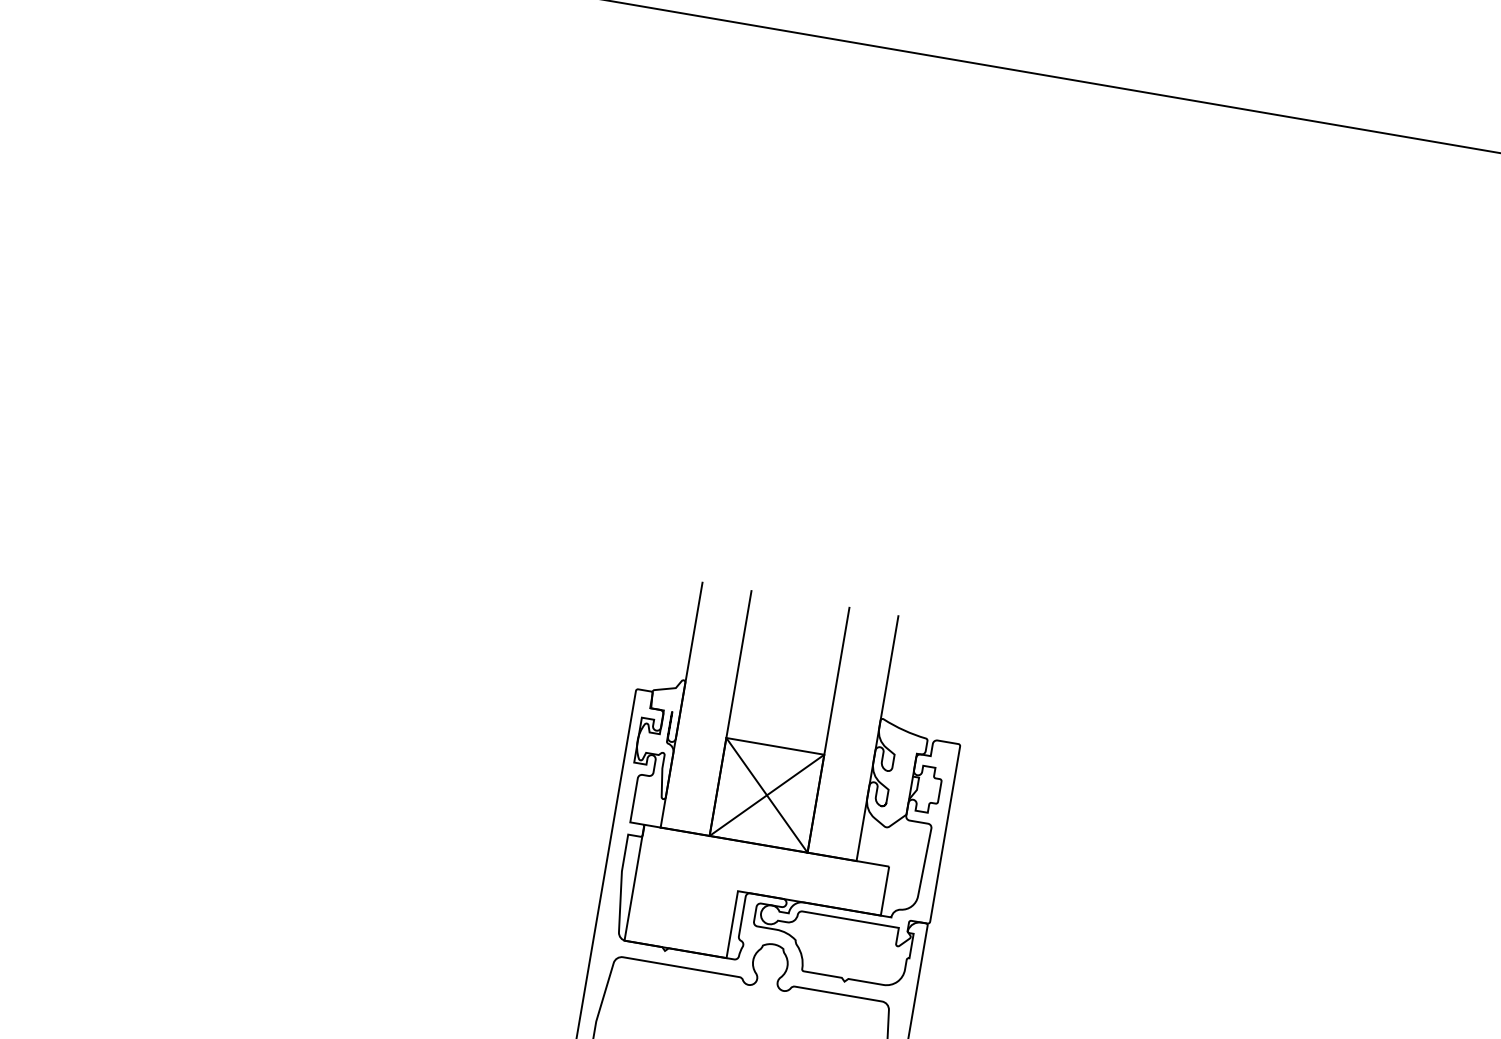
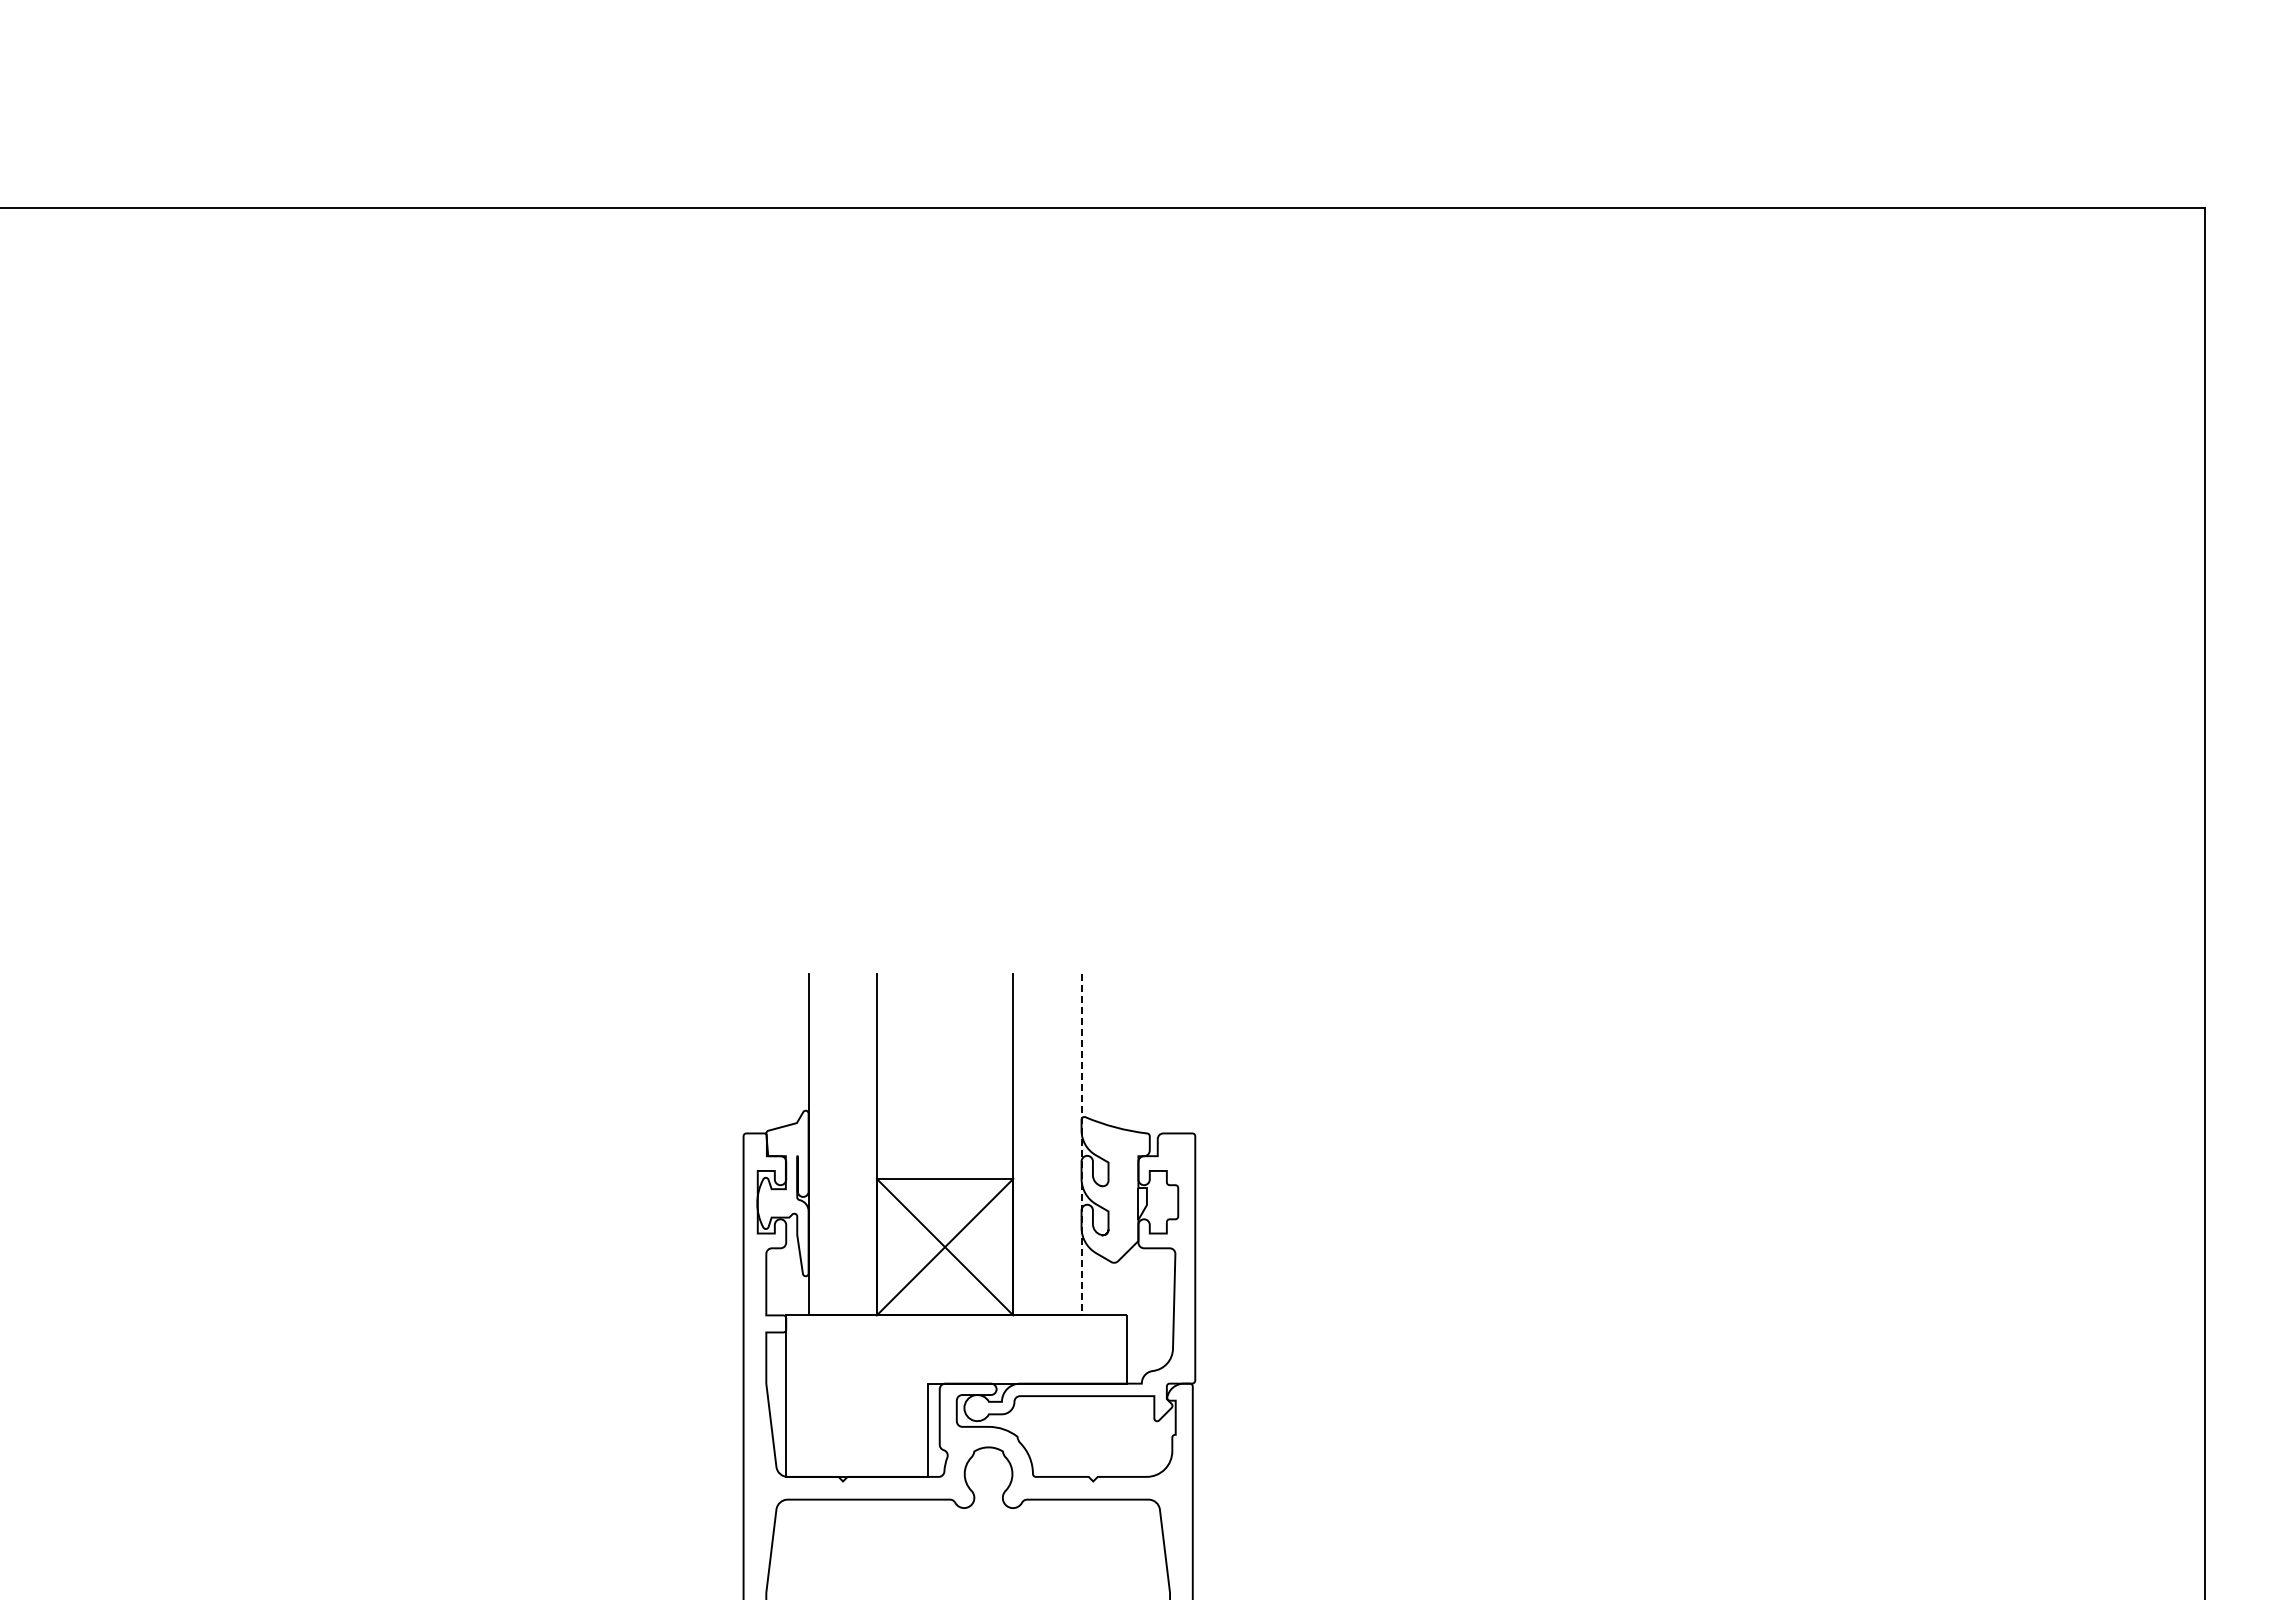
line: (877, 738) -> (1081, 1144), solid -> dashed

